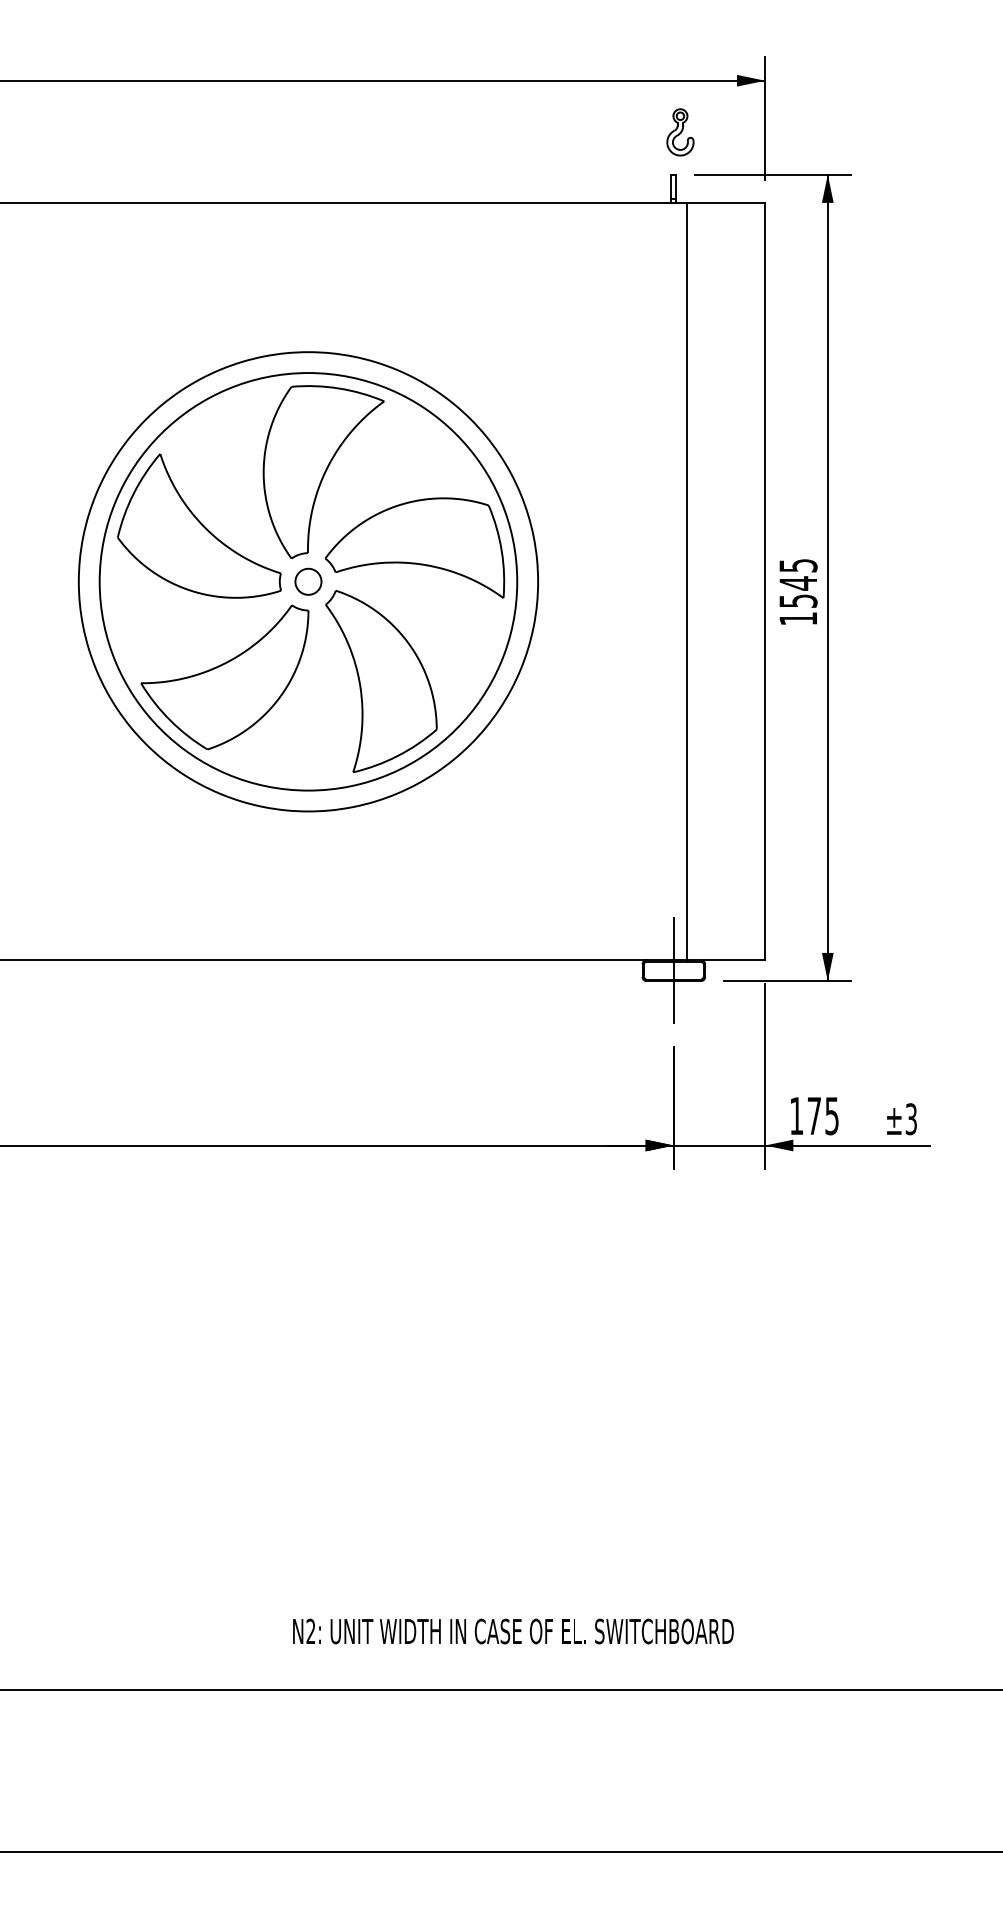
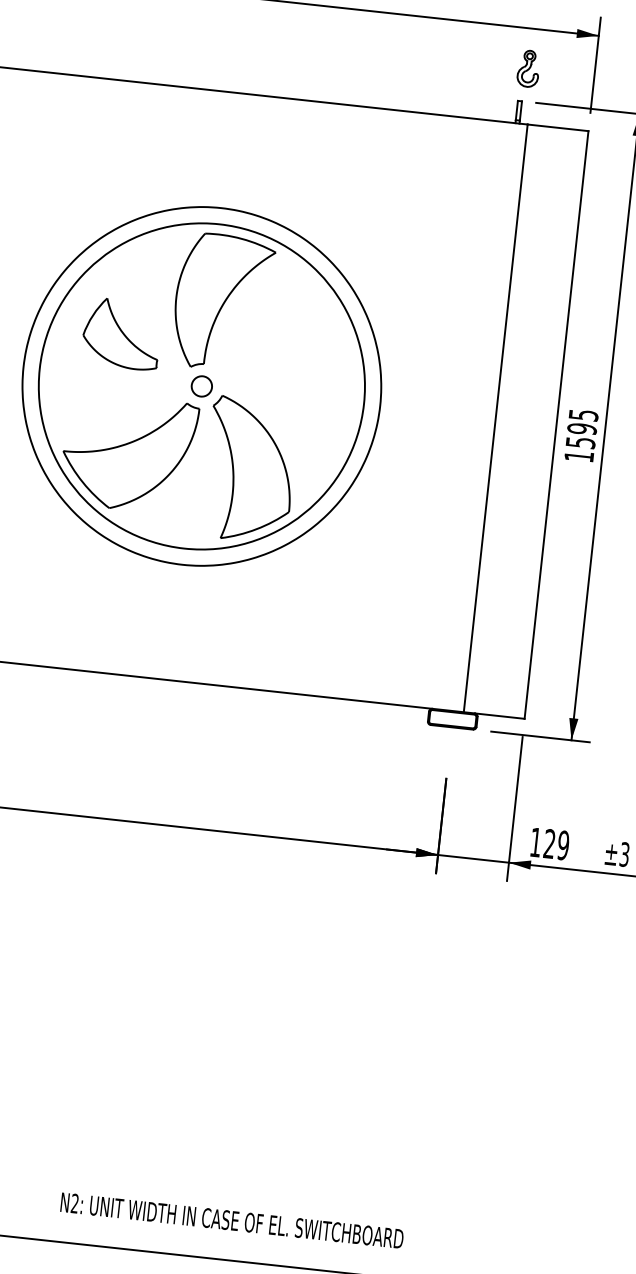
part: (199, 525) -> (122, 333), size x0.6
part: (415, 547) -> (287, 368), removed
text: (798, 583) -> (582, 429), 1545 -> 1595
line: (673, 970) -> (452, 719), removed
text: (822, 1115) -> (556, 844), 175 -> 129
text: (513, 1631) -> (232, 1220), moved

